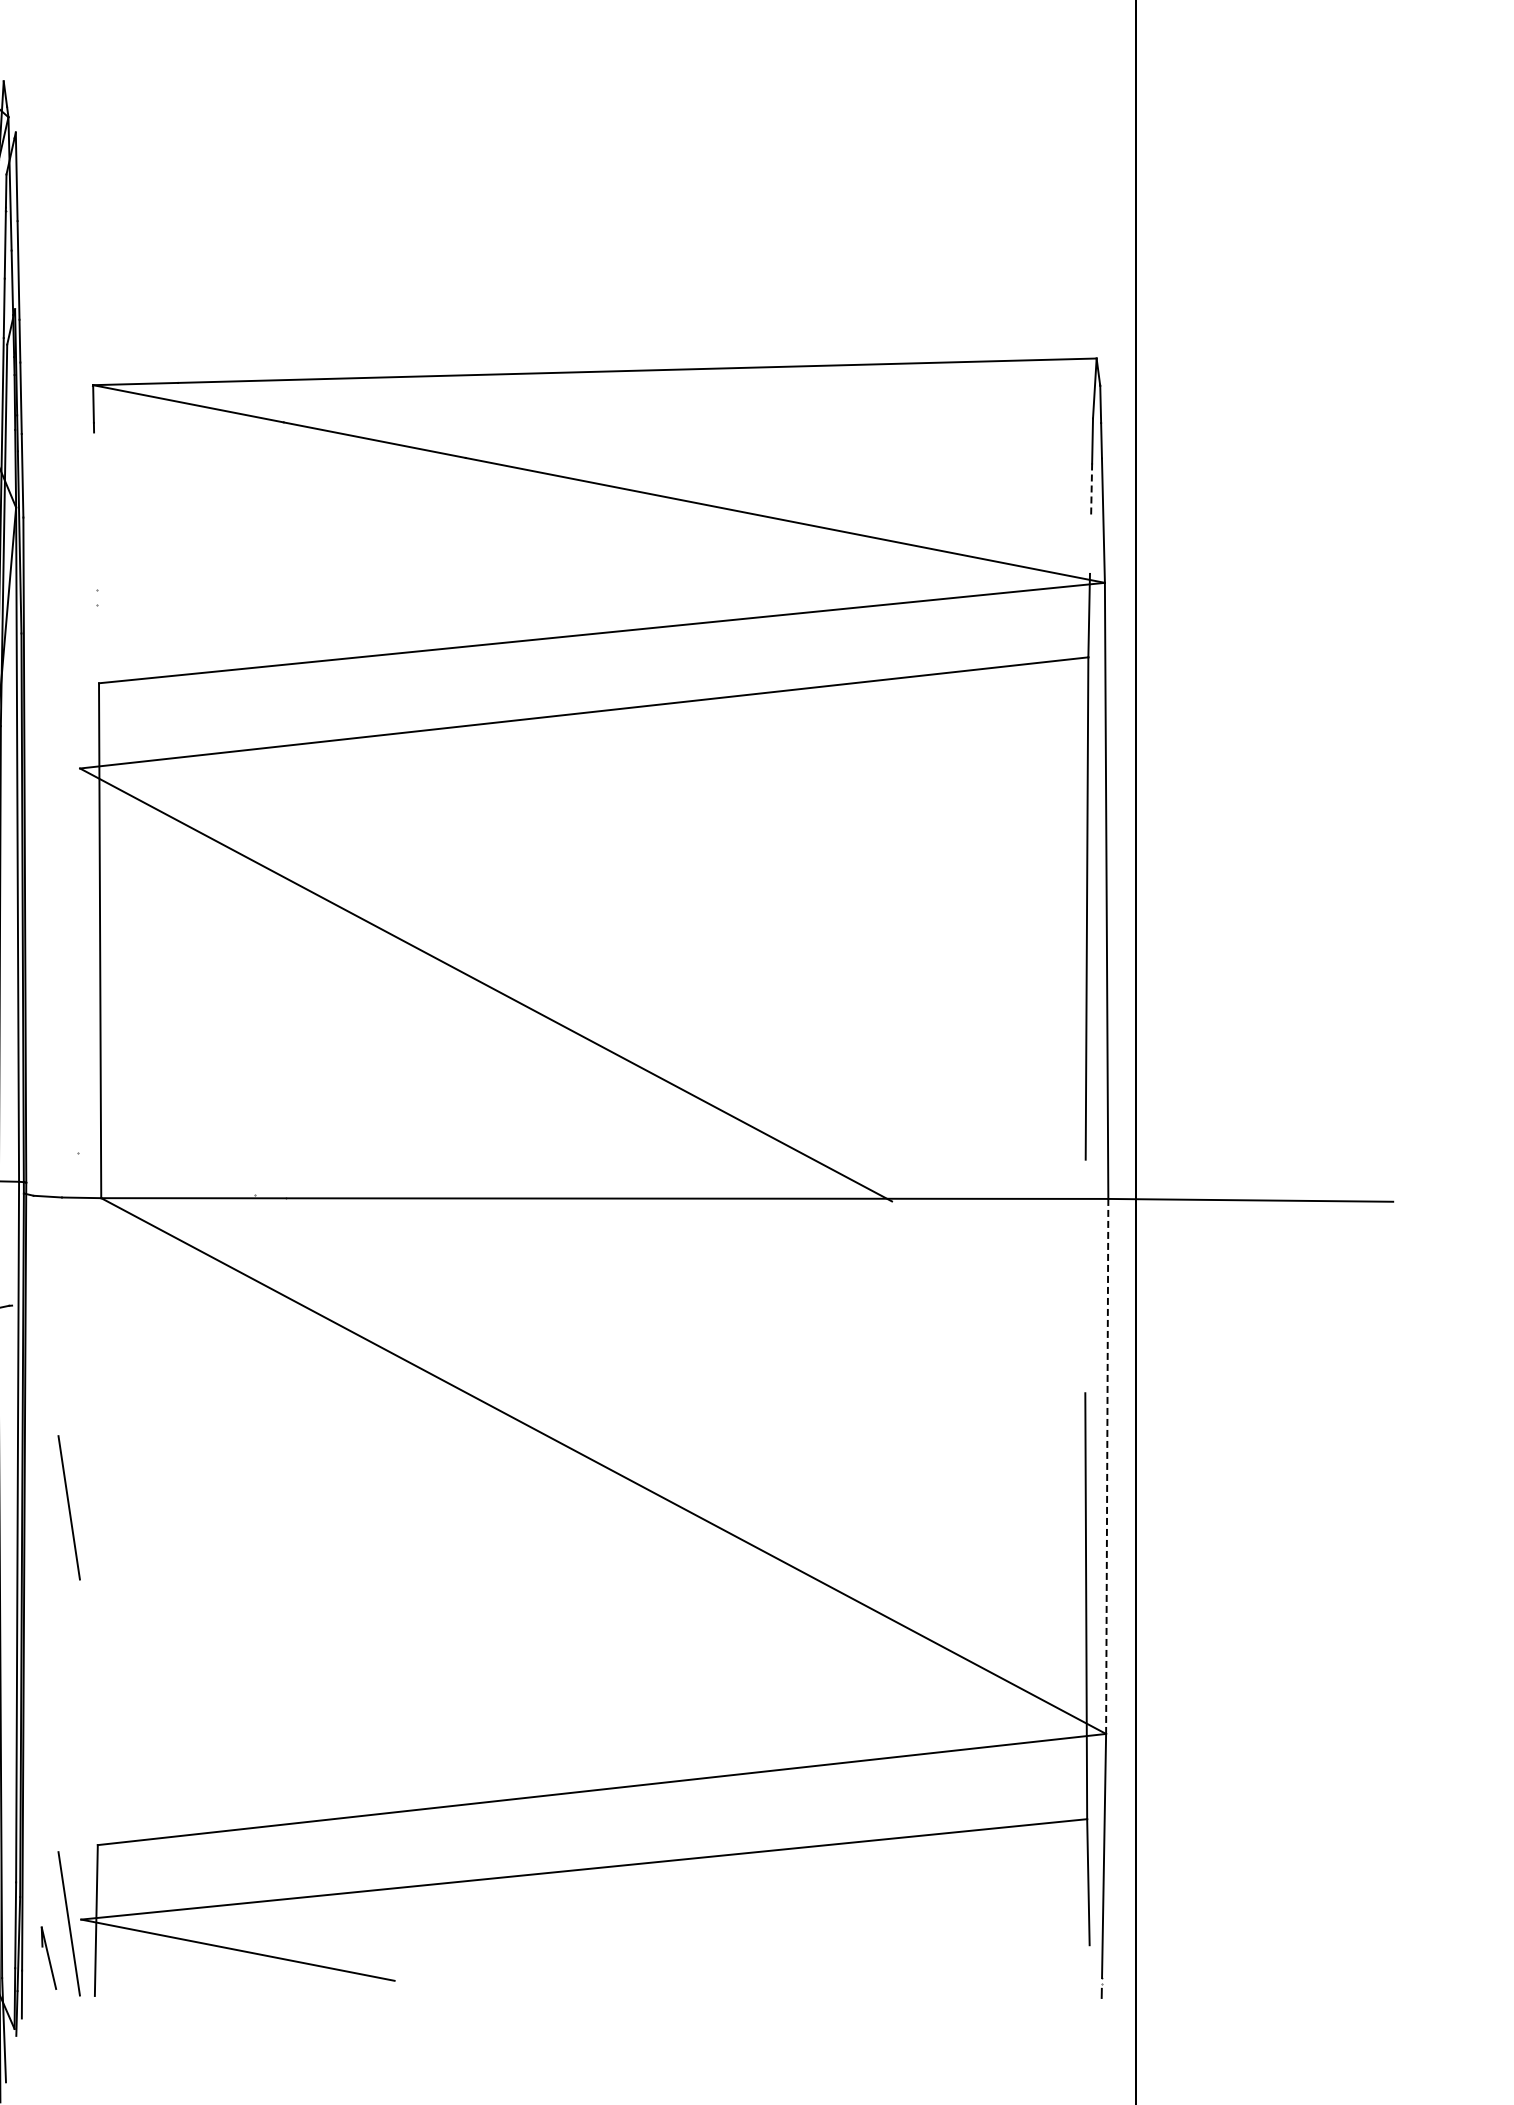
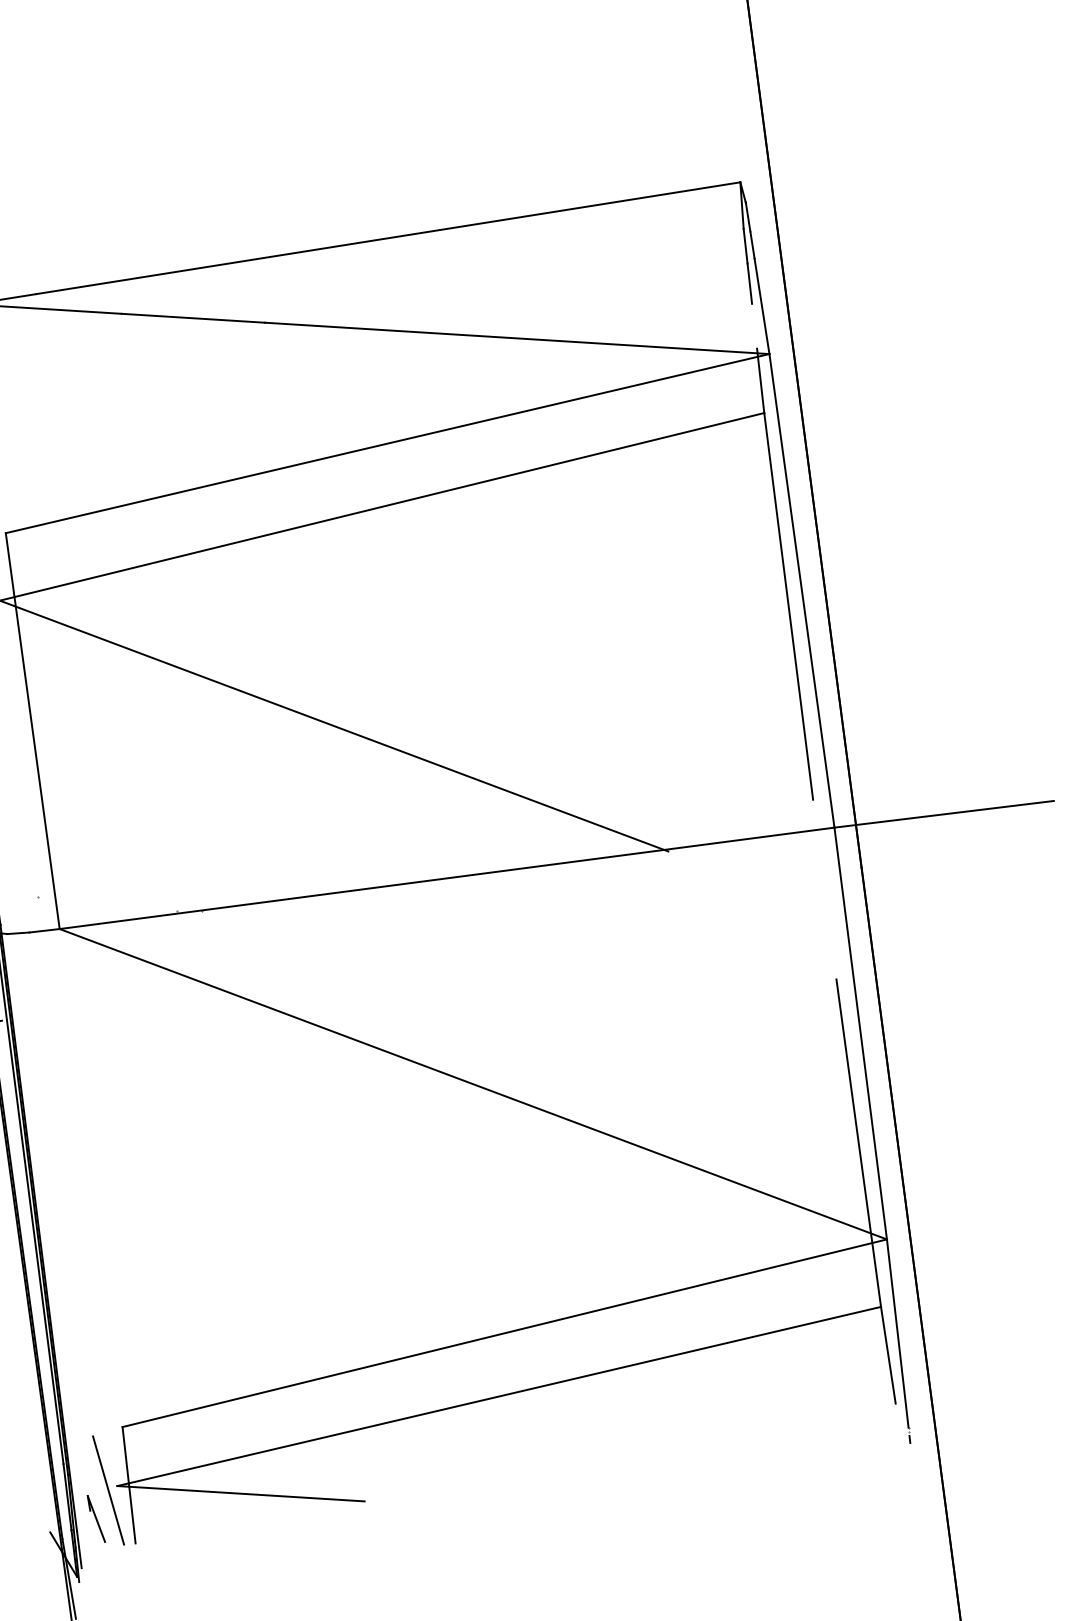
line: (1091, 490) -> (749, 284), dashed -> solid
line: (1107, 1466) -> (860, 1033), dashed -> solid
line: (68, 1507) -> (65, 1170), removed

